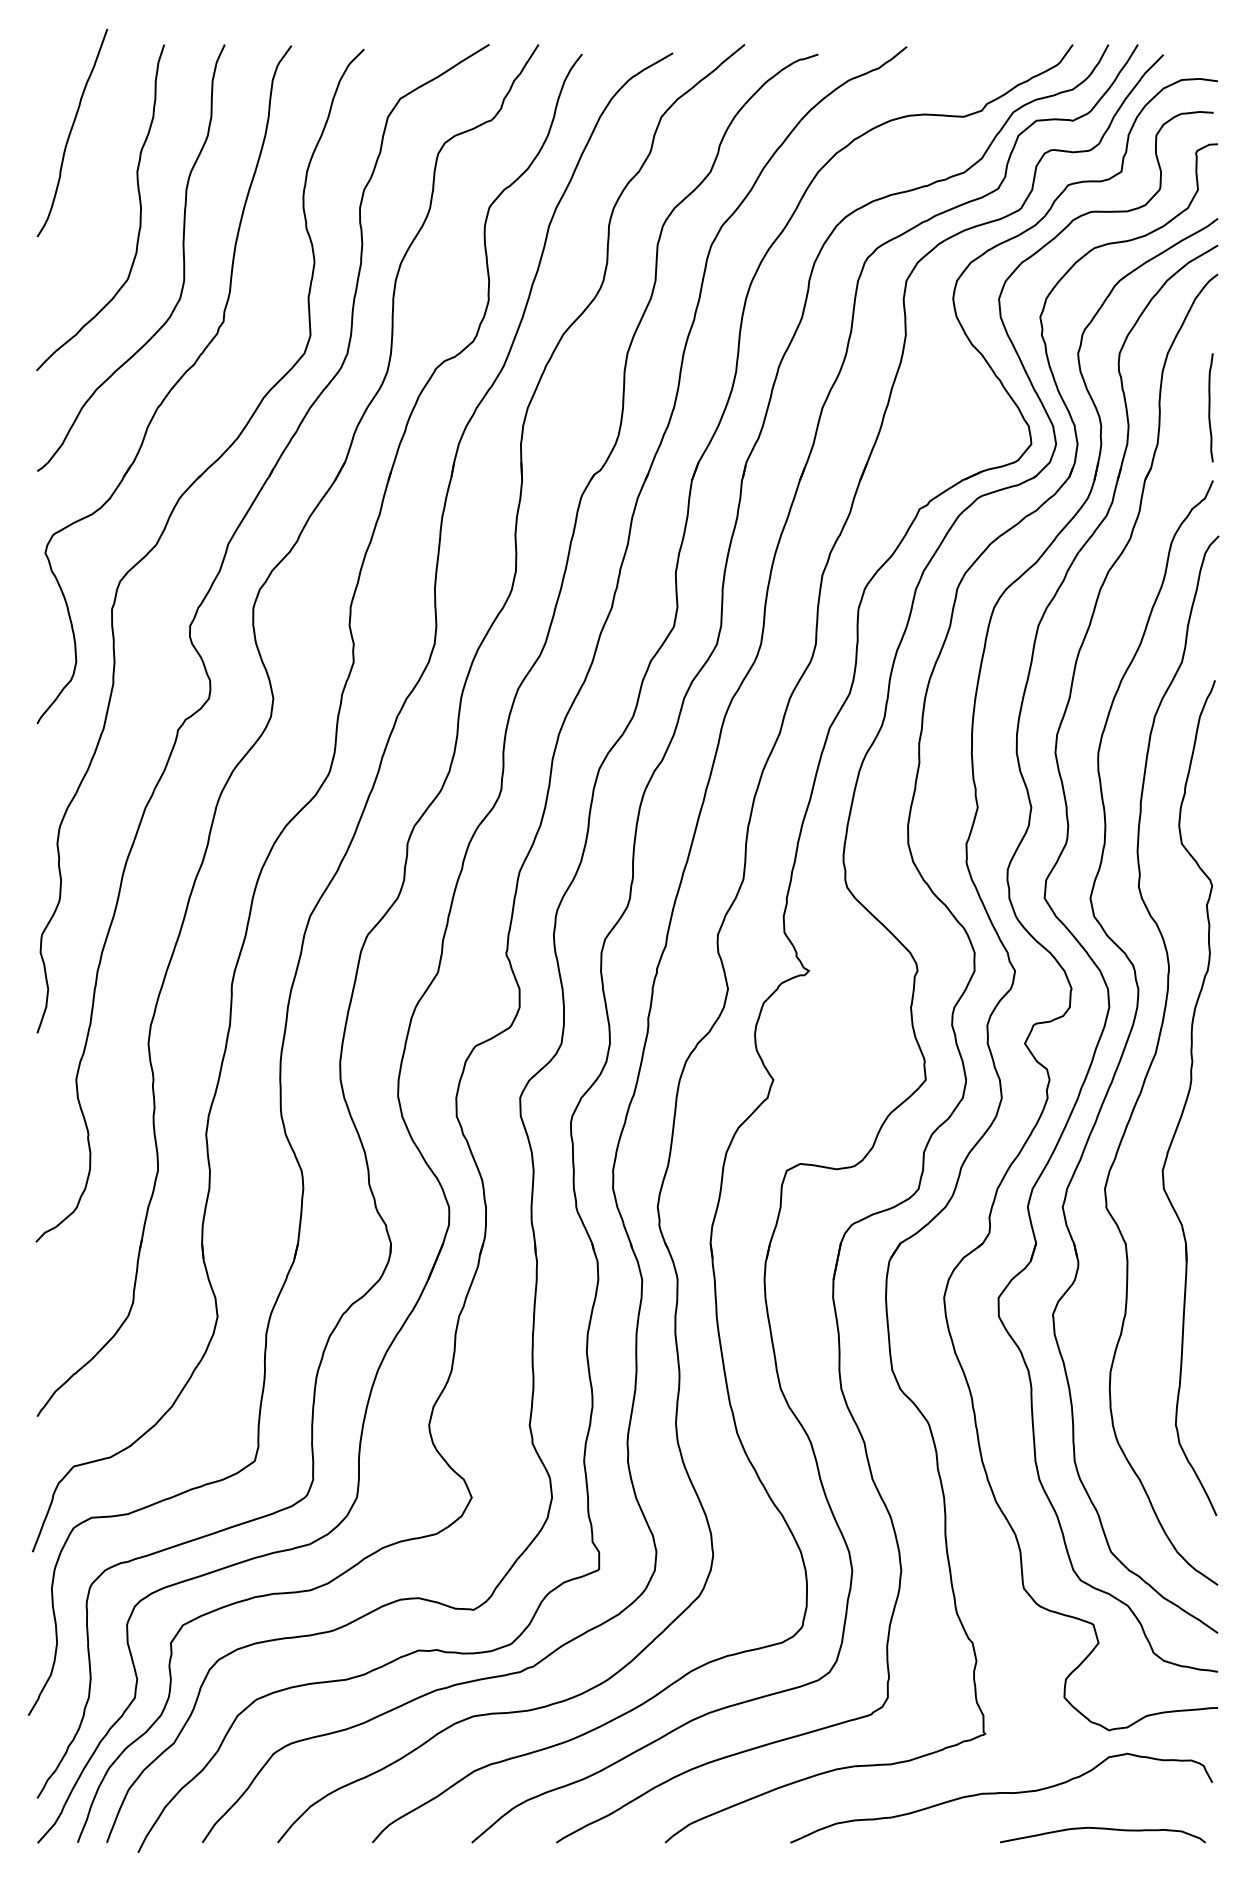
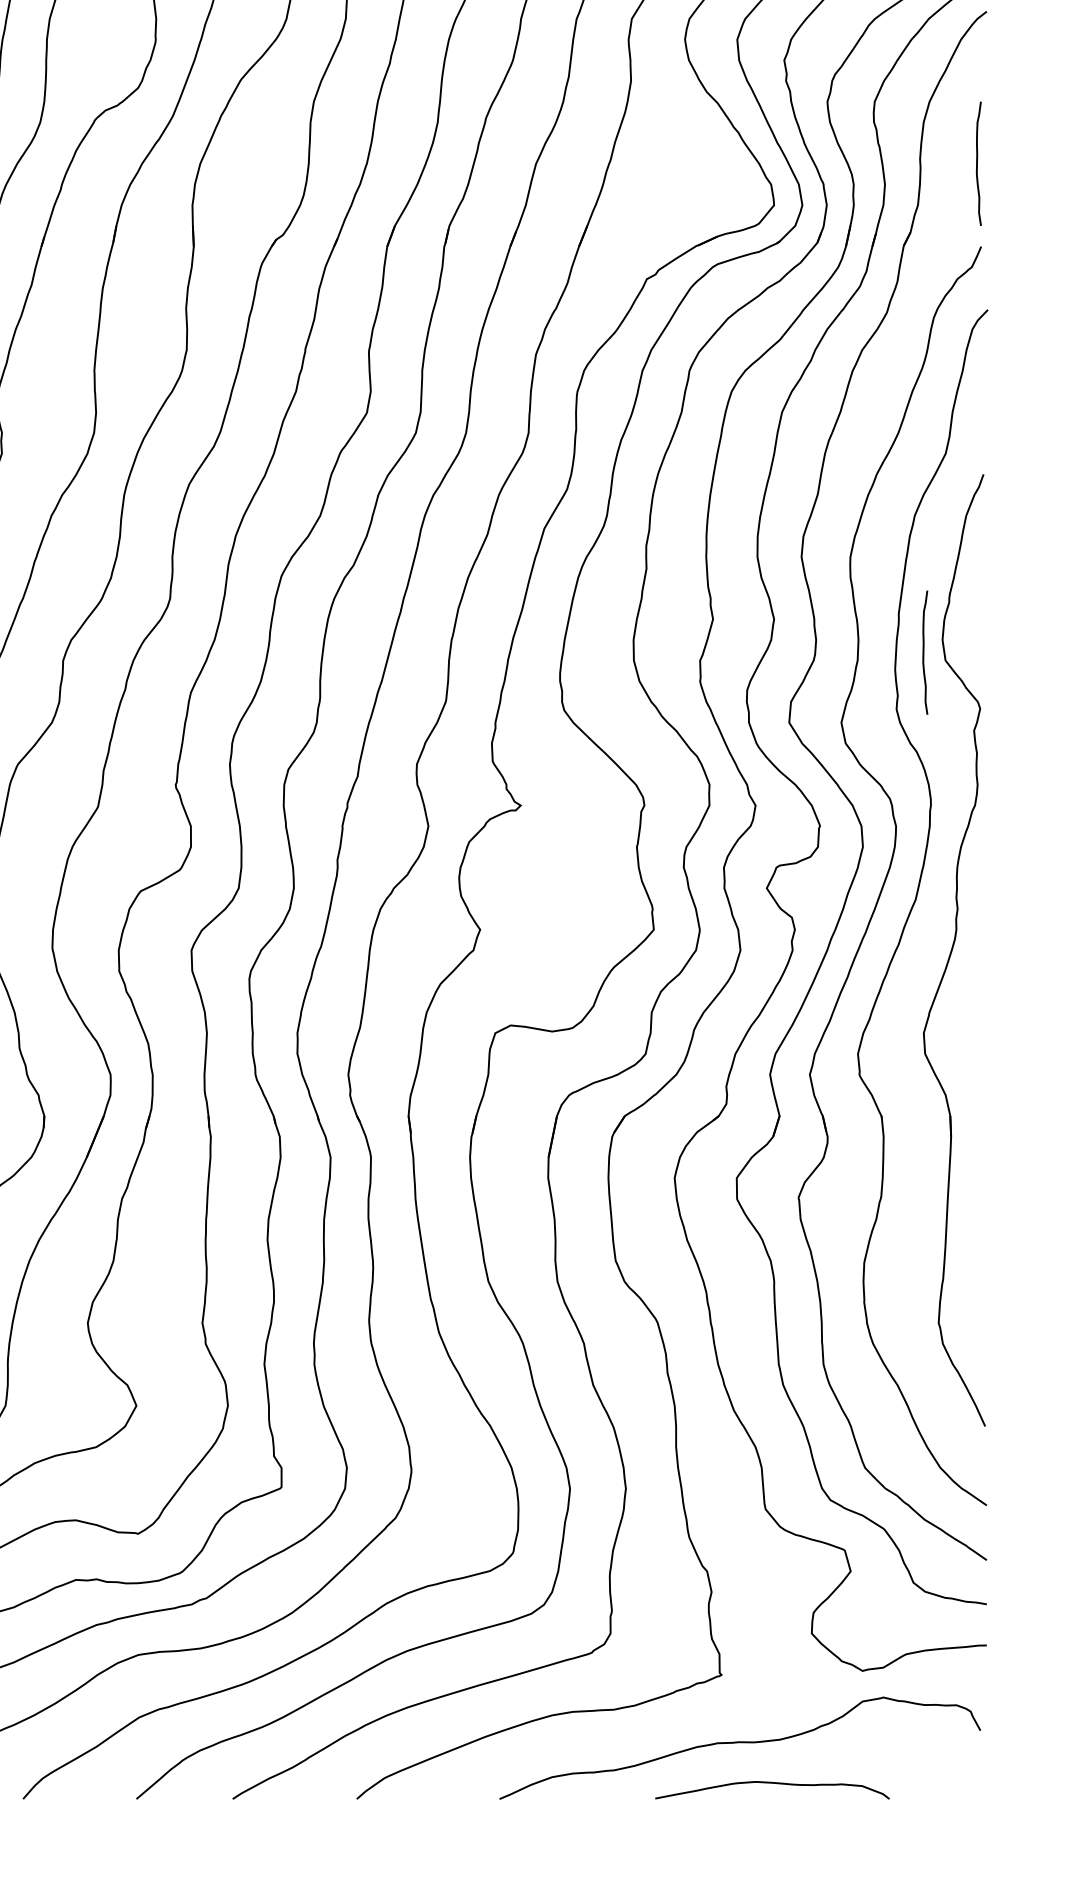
curve: (1163, 836) -> (924, 652), added
curve: (1102, 1829) -> (771, 1783), moved

